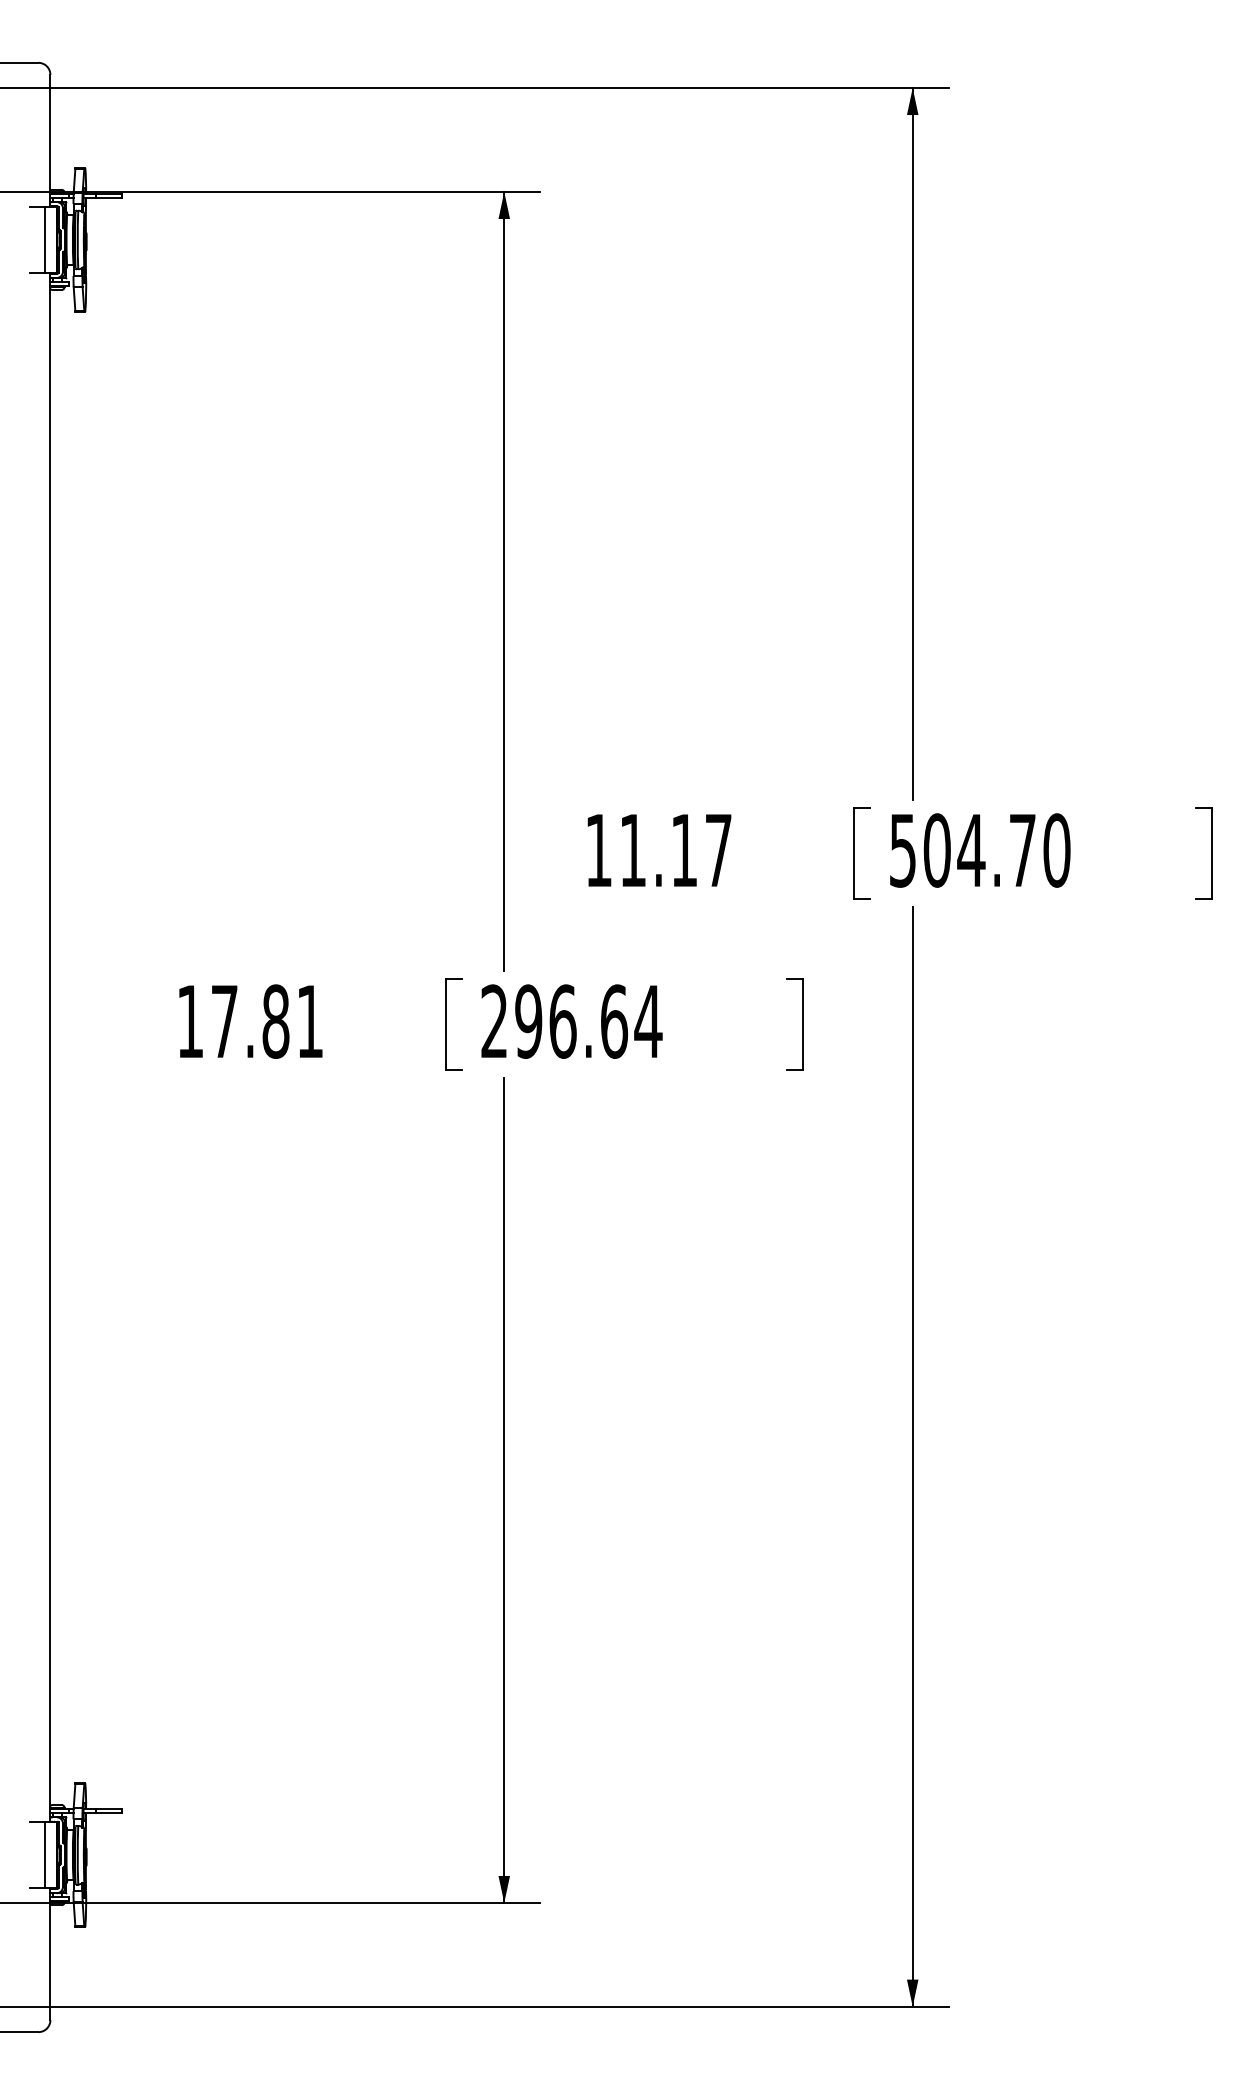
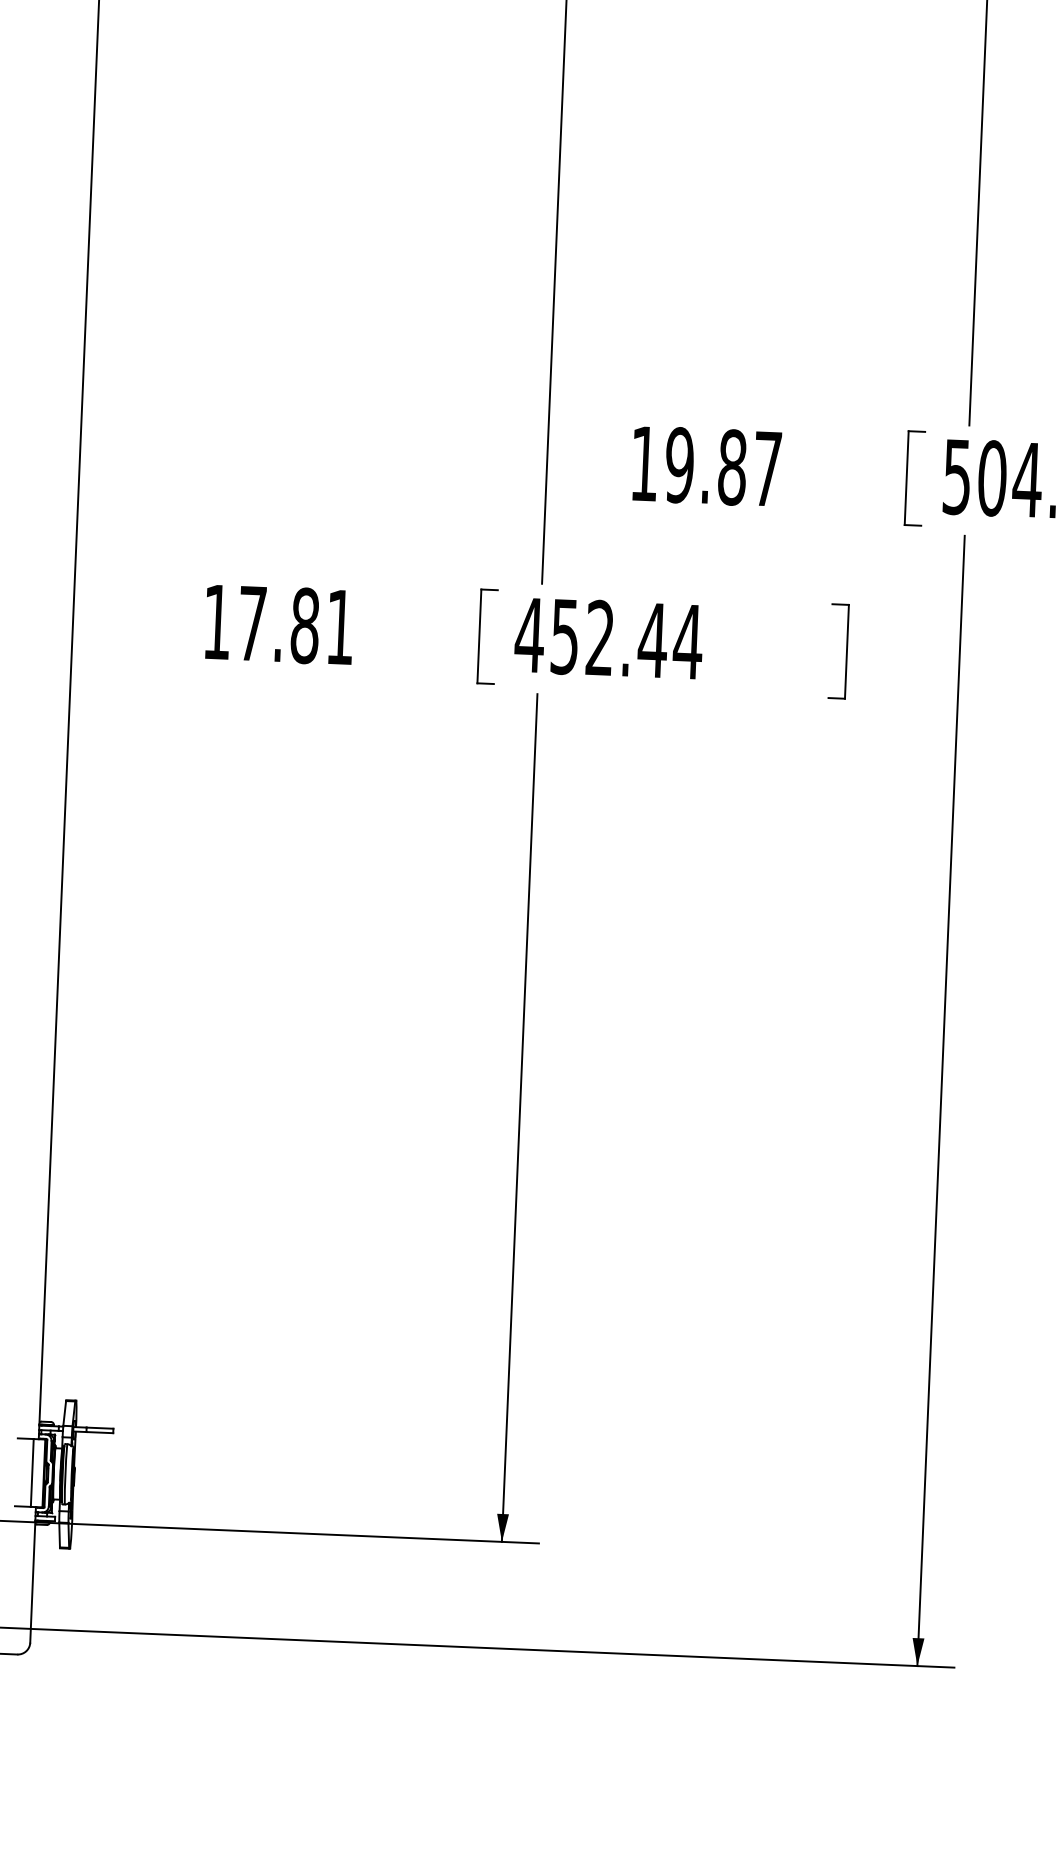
text: (658, 850) -> (705, 466), 11.17 -> 19.87
text: (554, 1021) -> (591, 637), 296.64 -> 452.44

